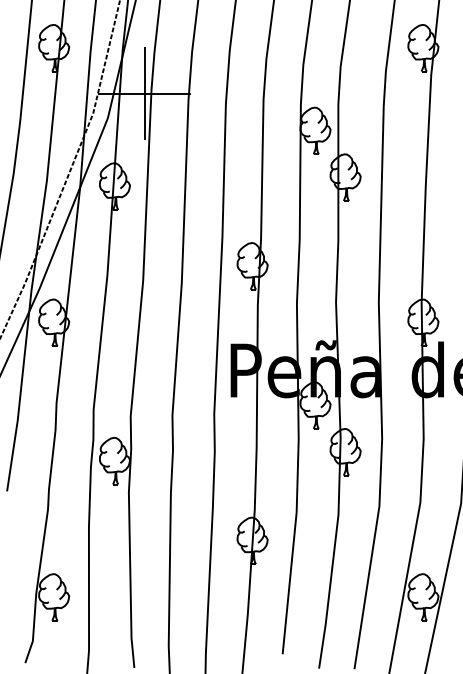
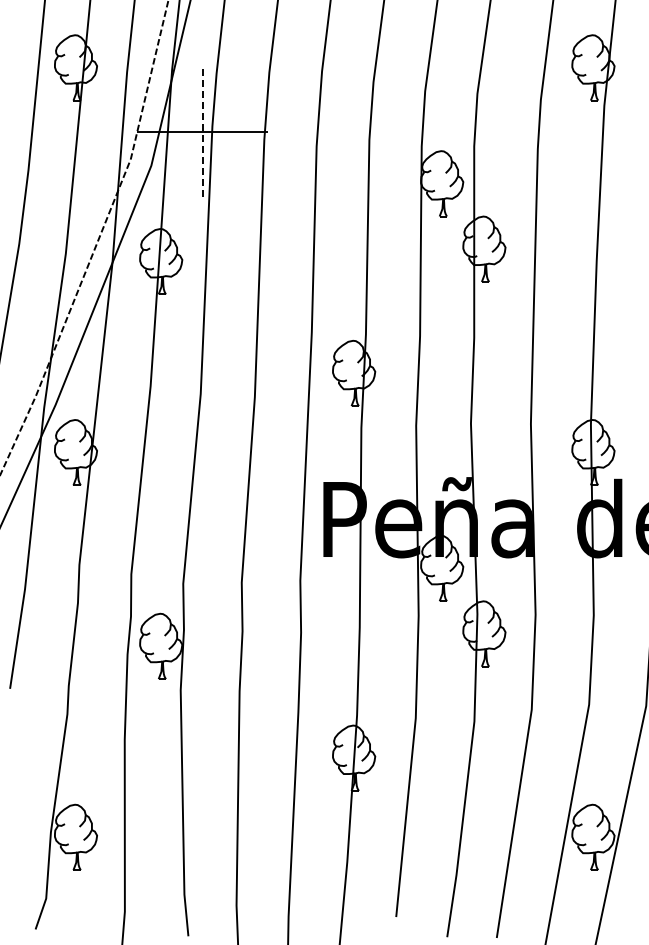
line: (144, 93) -> (202, 131), solid -> dashed

